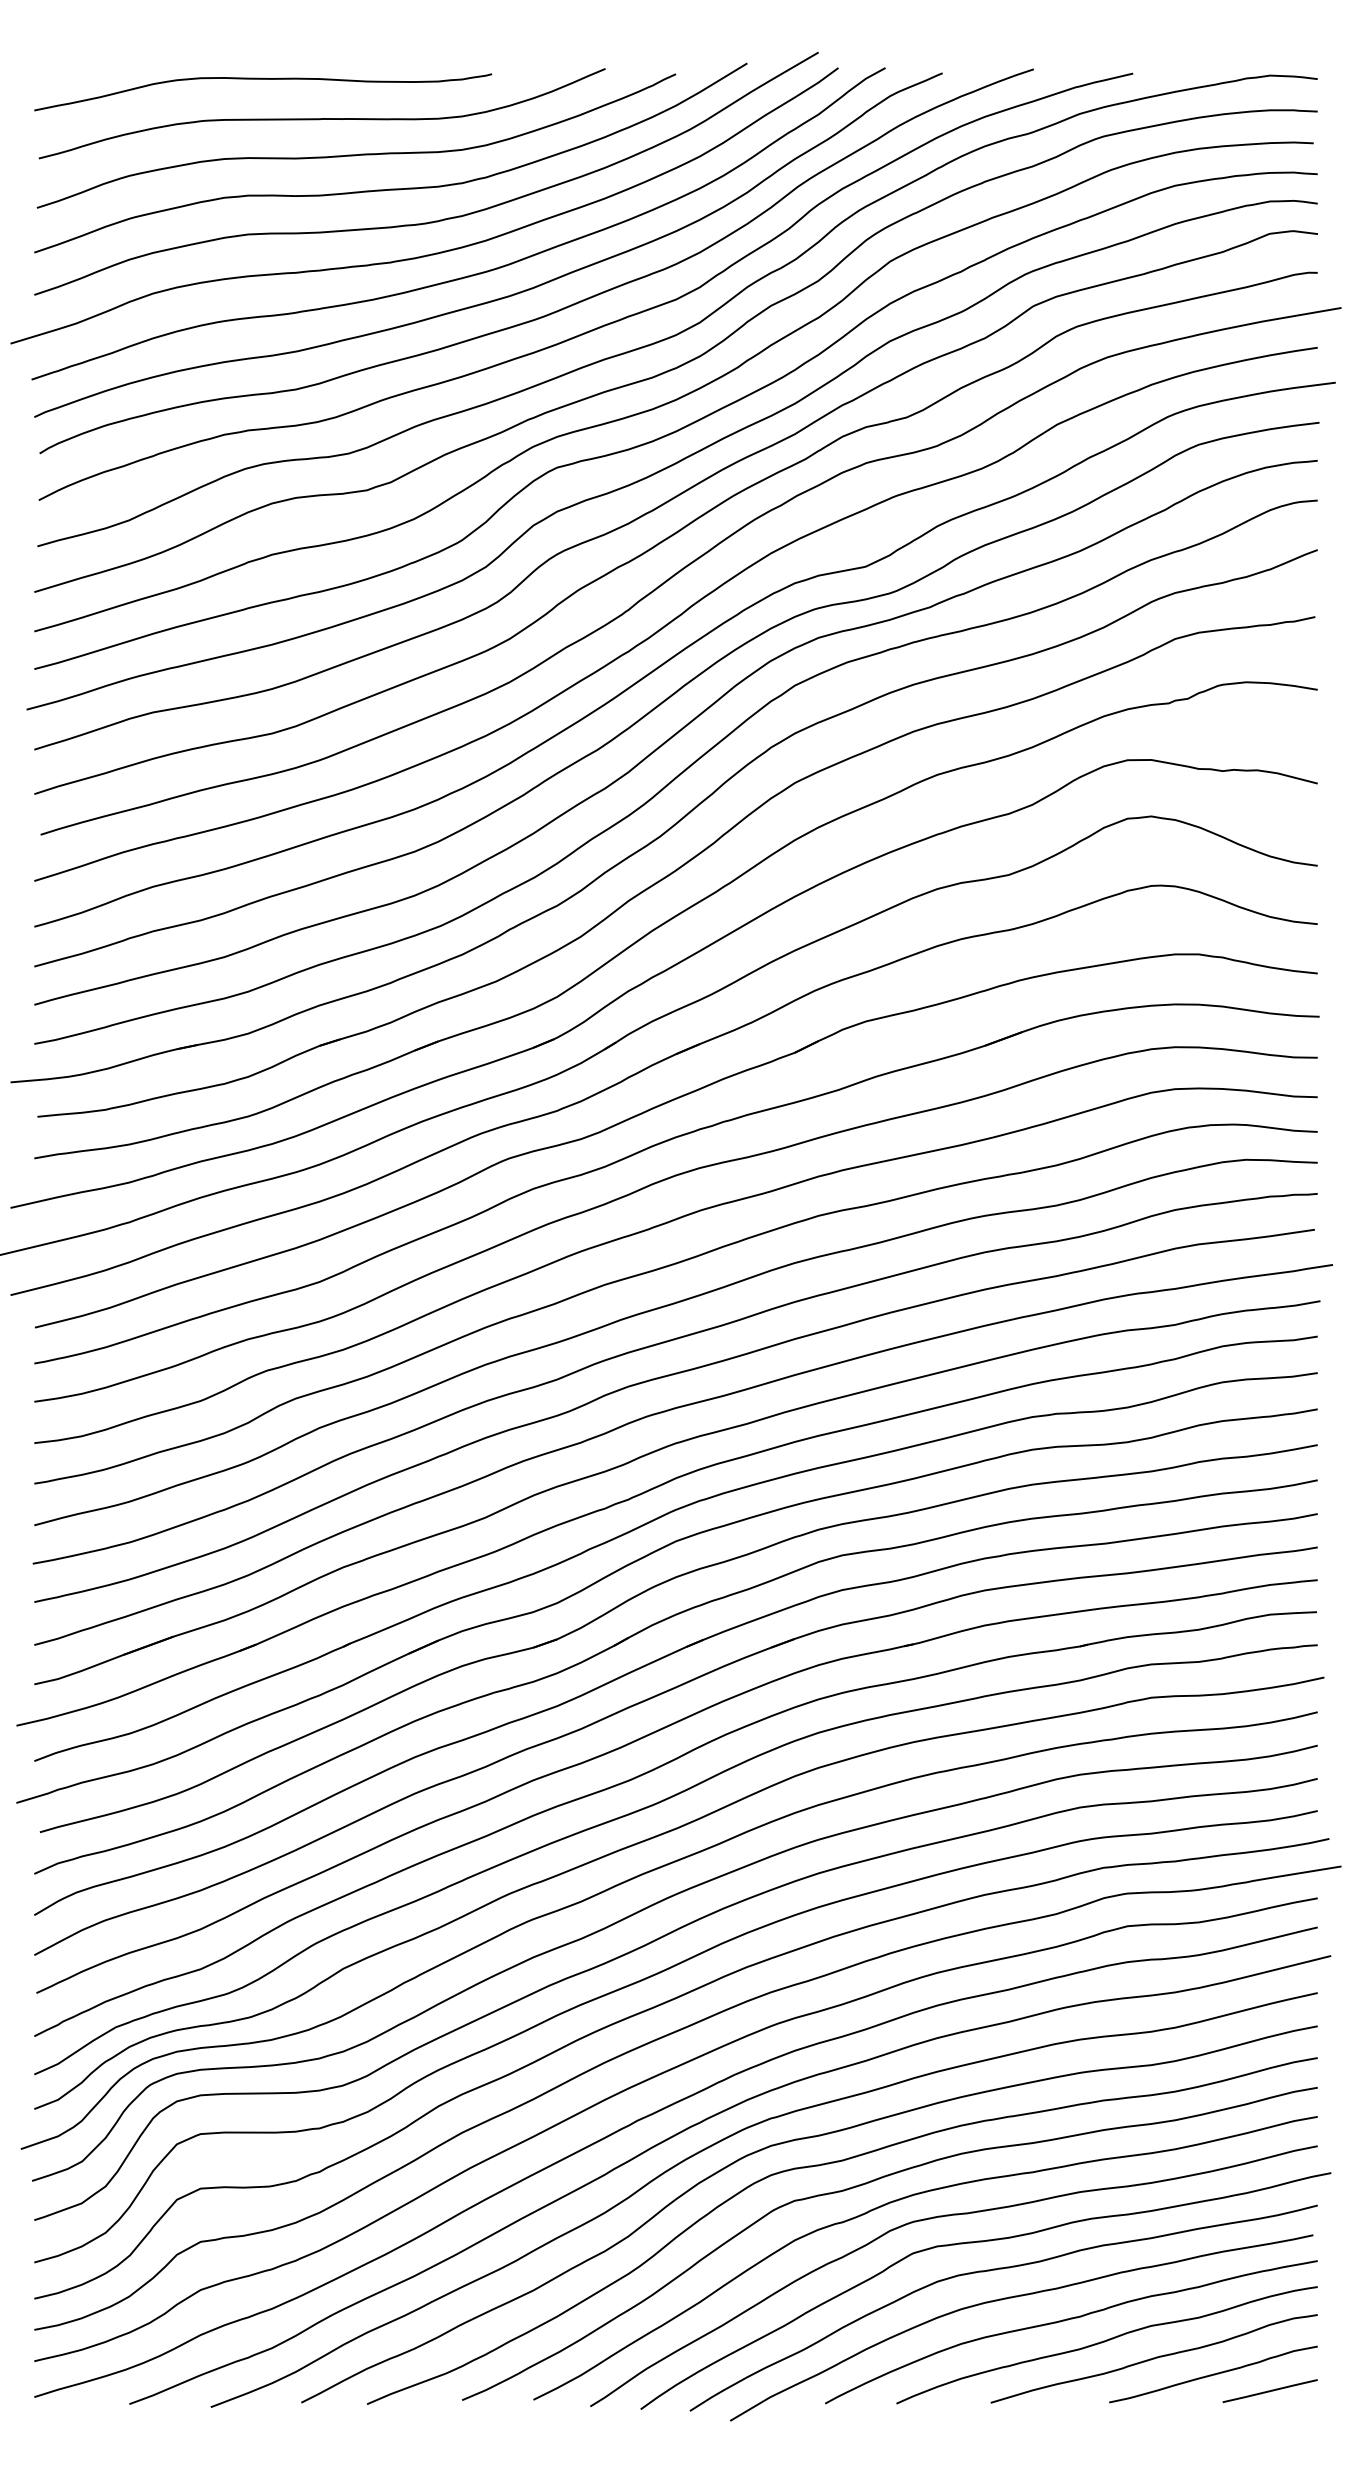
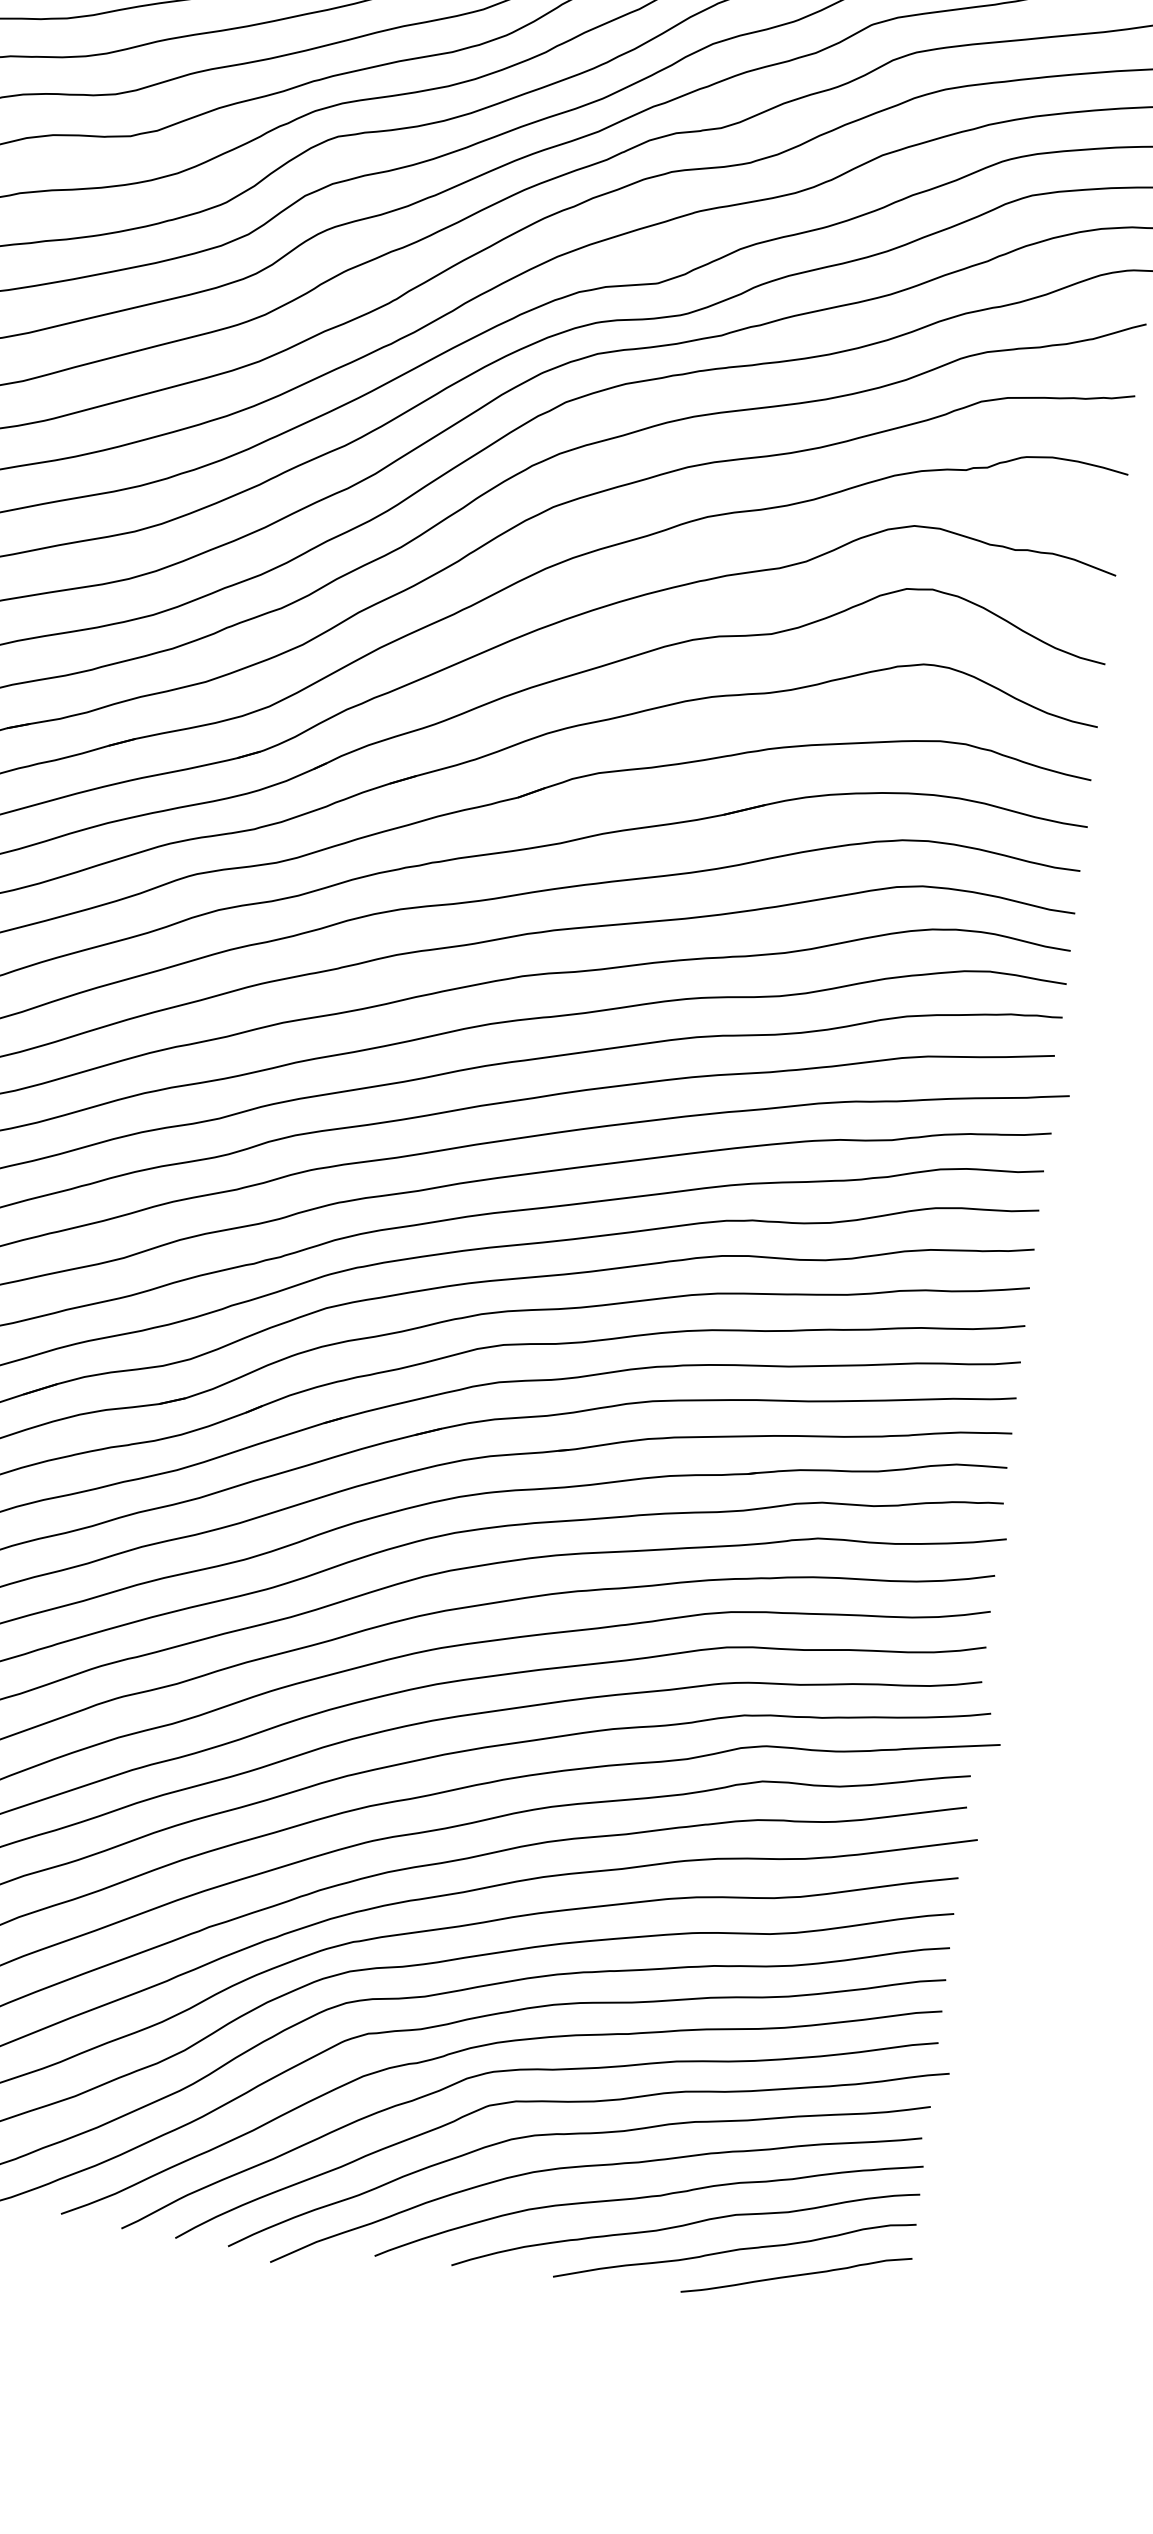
line: (1269, 2390) -> (854, 2299), removed

